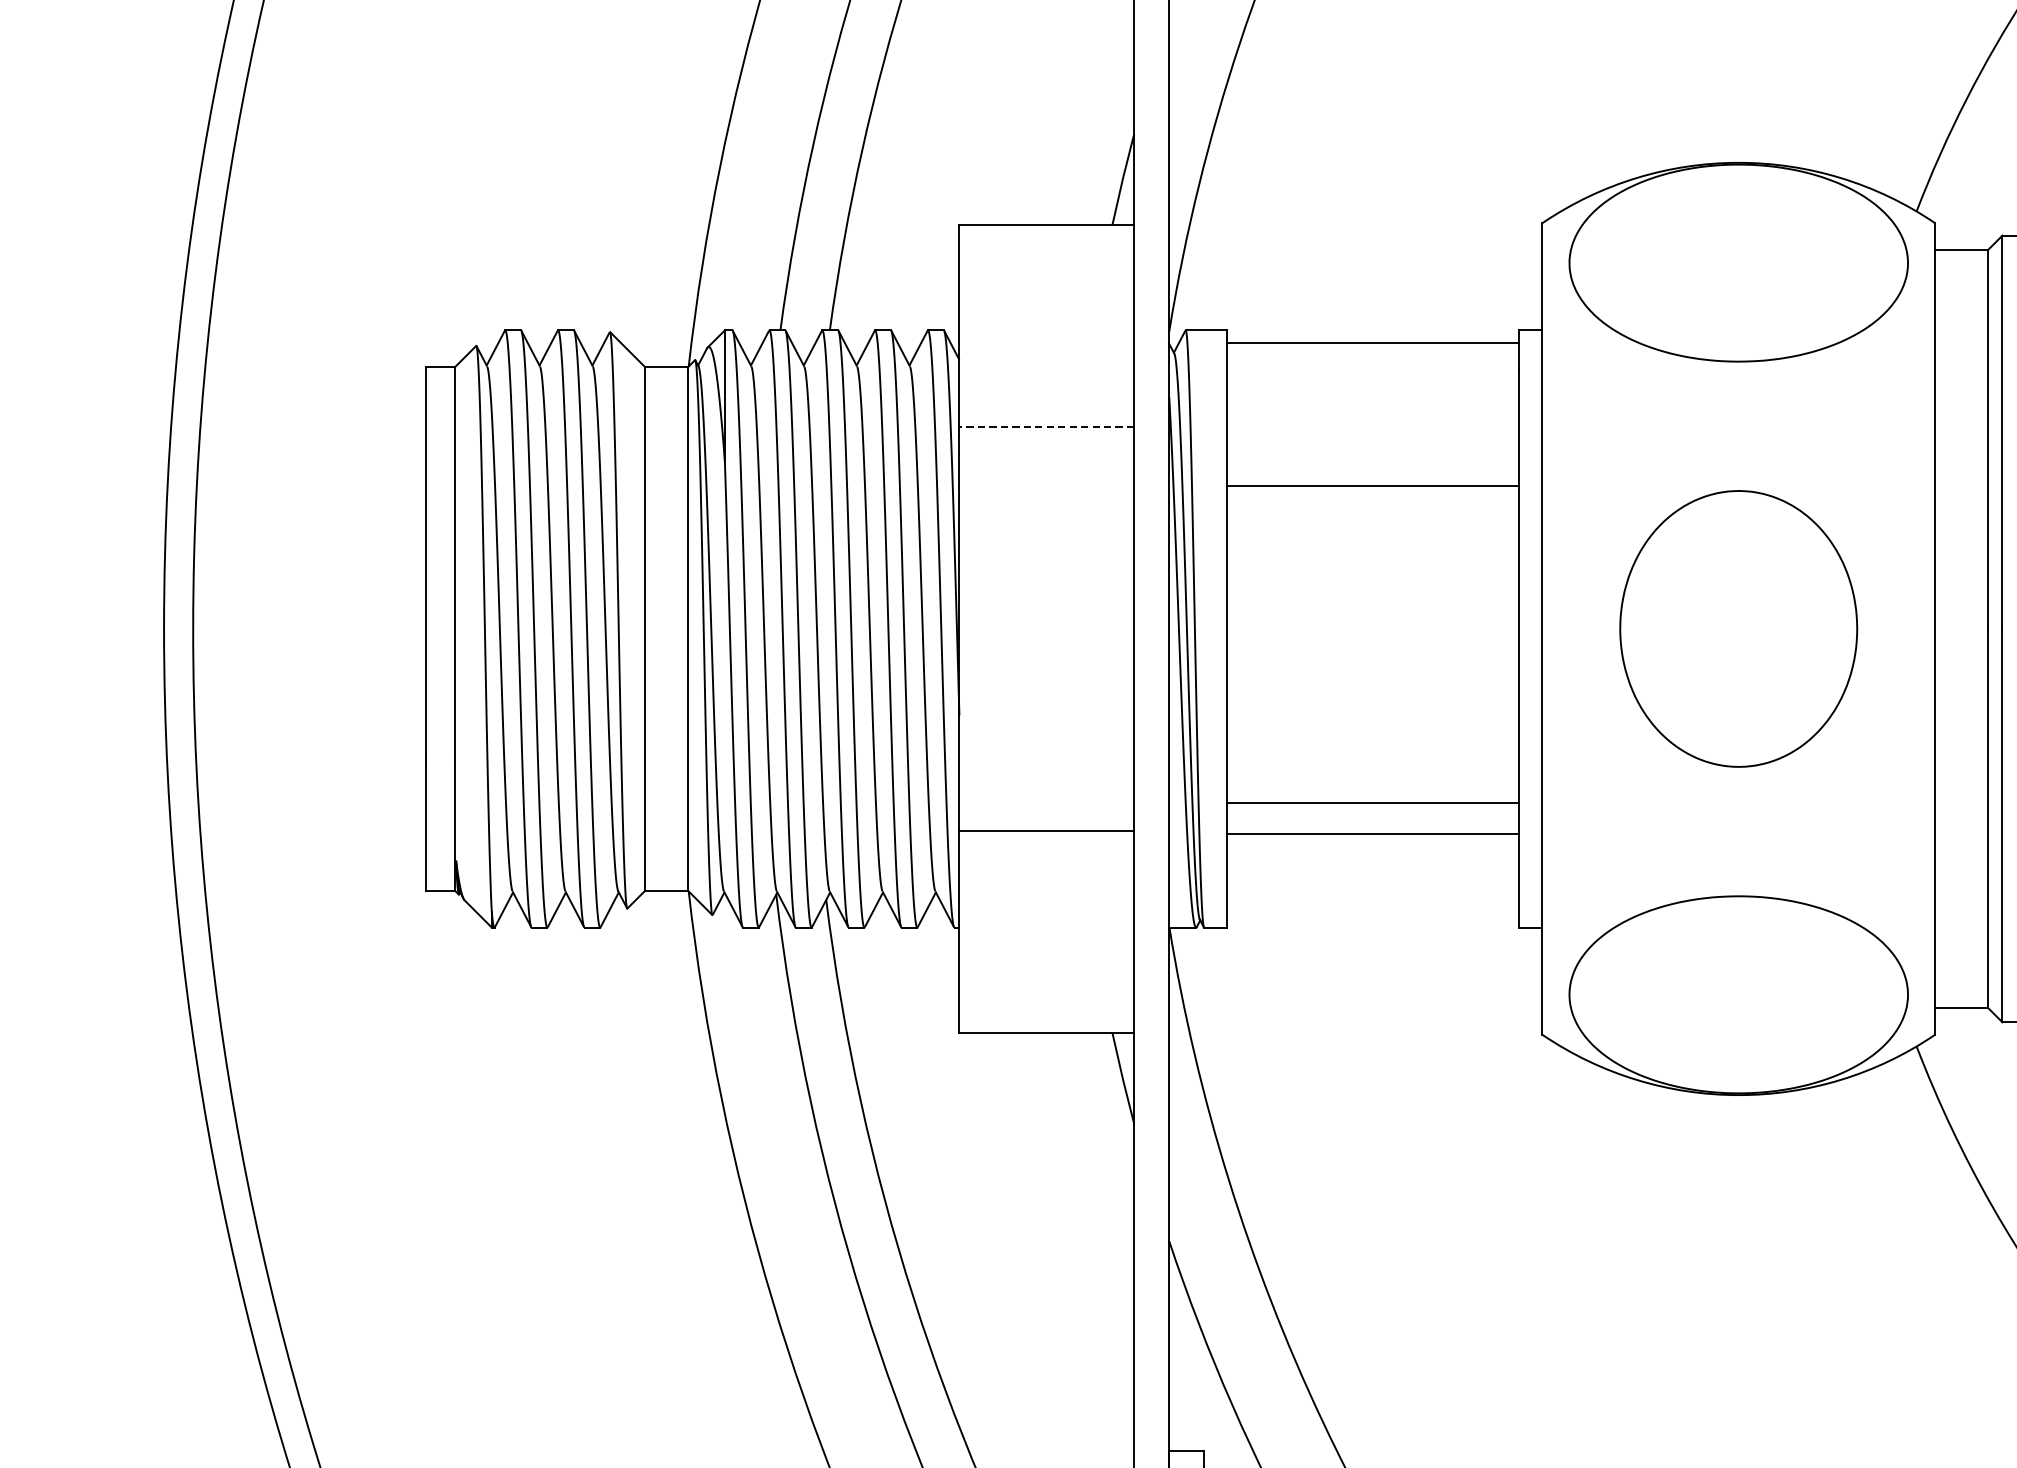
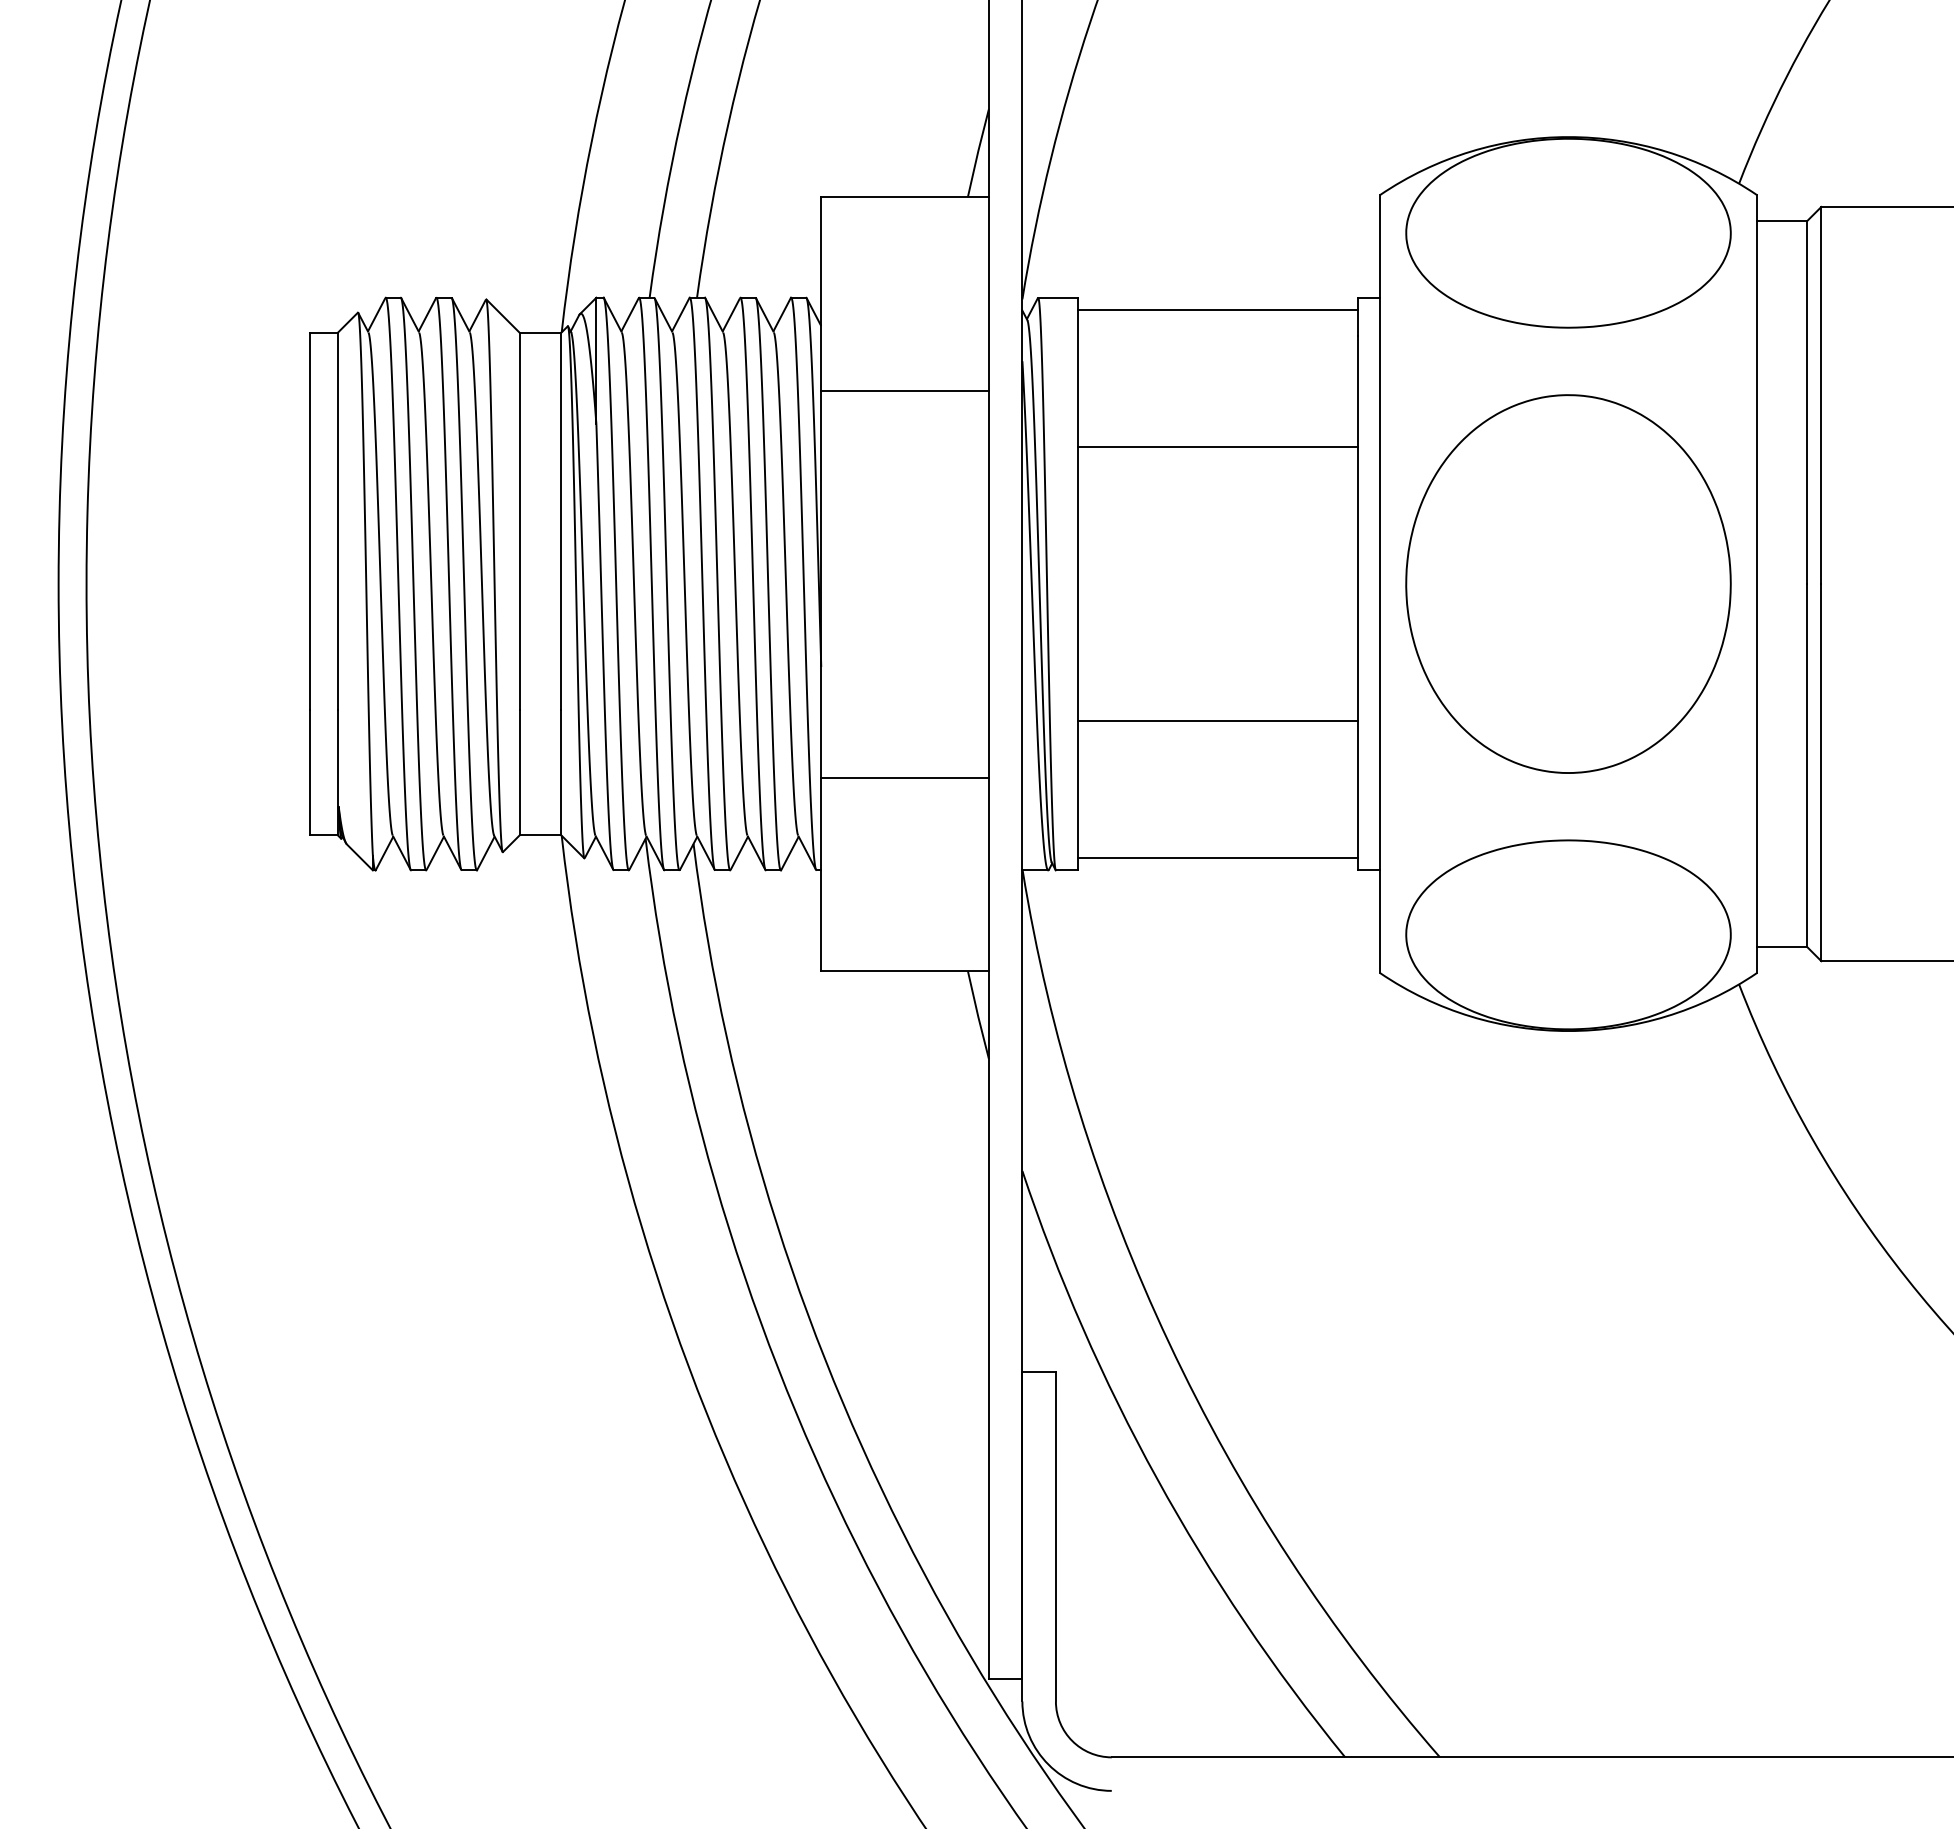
line: (1047, 427) -> (905, 390), dashed -> solid
part: (1738, 628) -> (1568, 583), size x1.43
line: (1372, 803) -> (1217, 858), moved
line: (1372, 833) -> (1217, 721), moved

